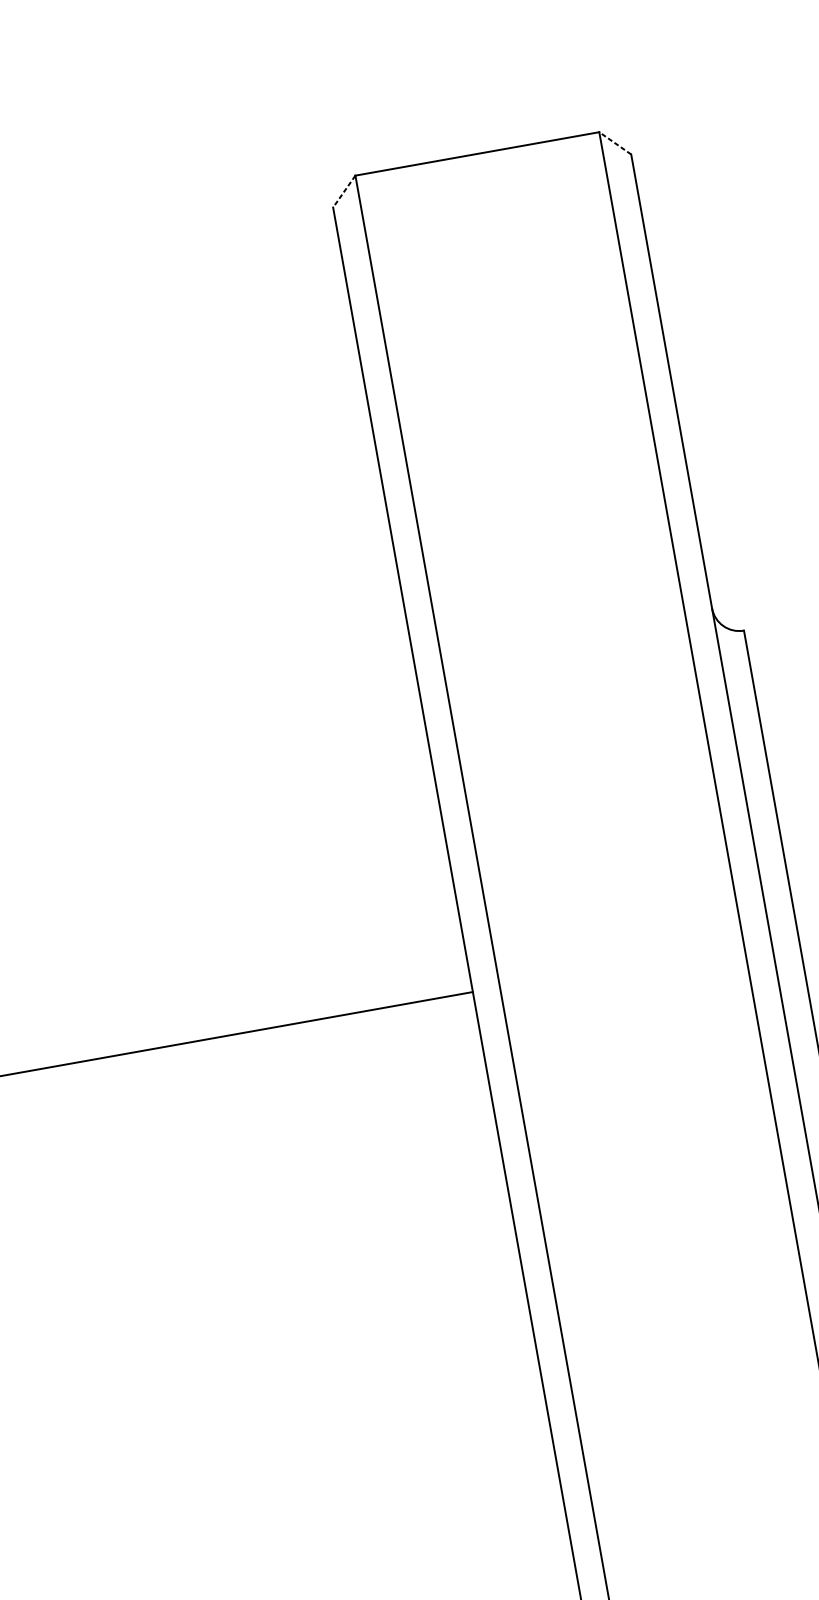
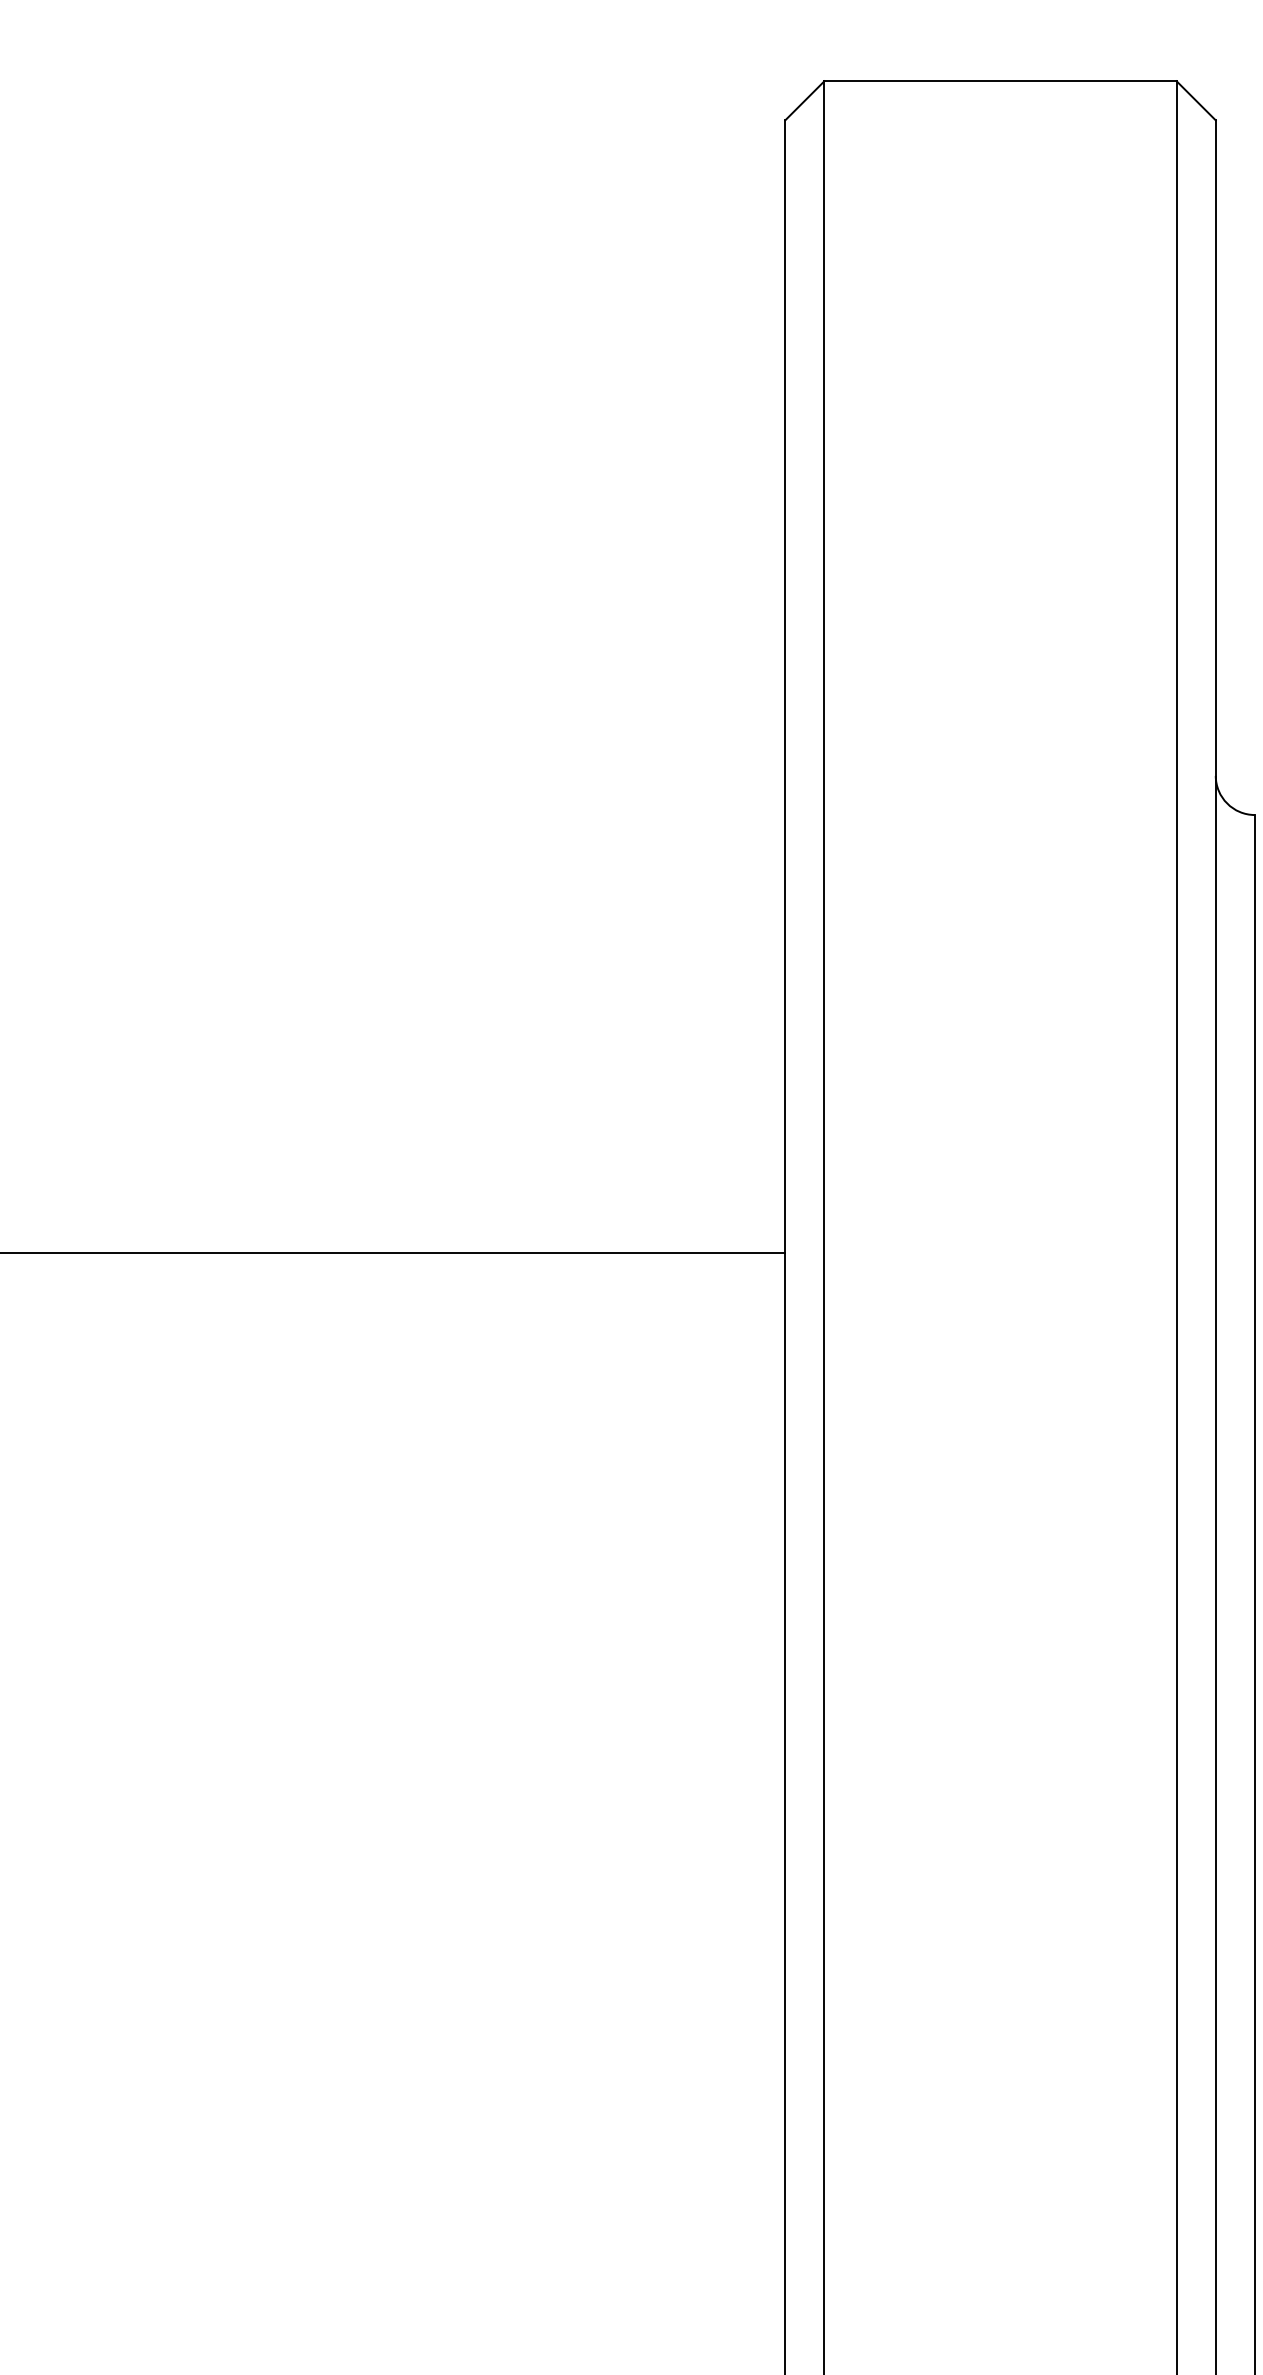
line: (615, 143) -> (1196, 100), dashed -> solid
line: (344, 191) -> (804, 100), dashed -> solid

